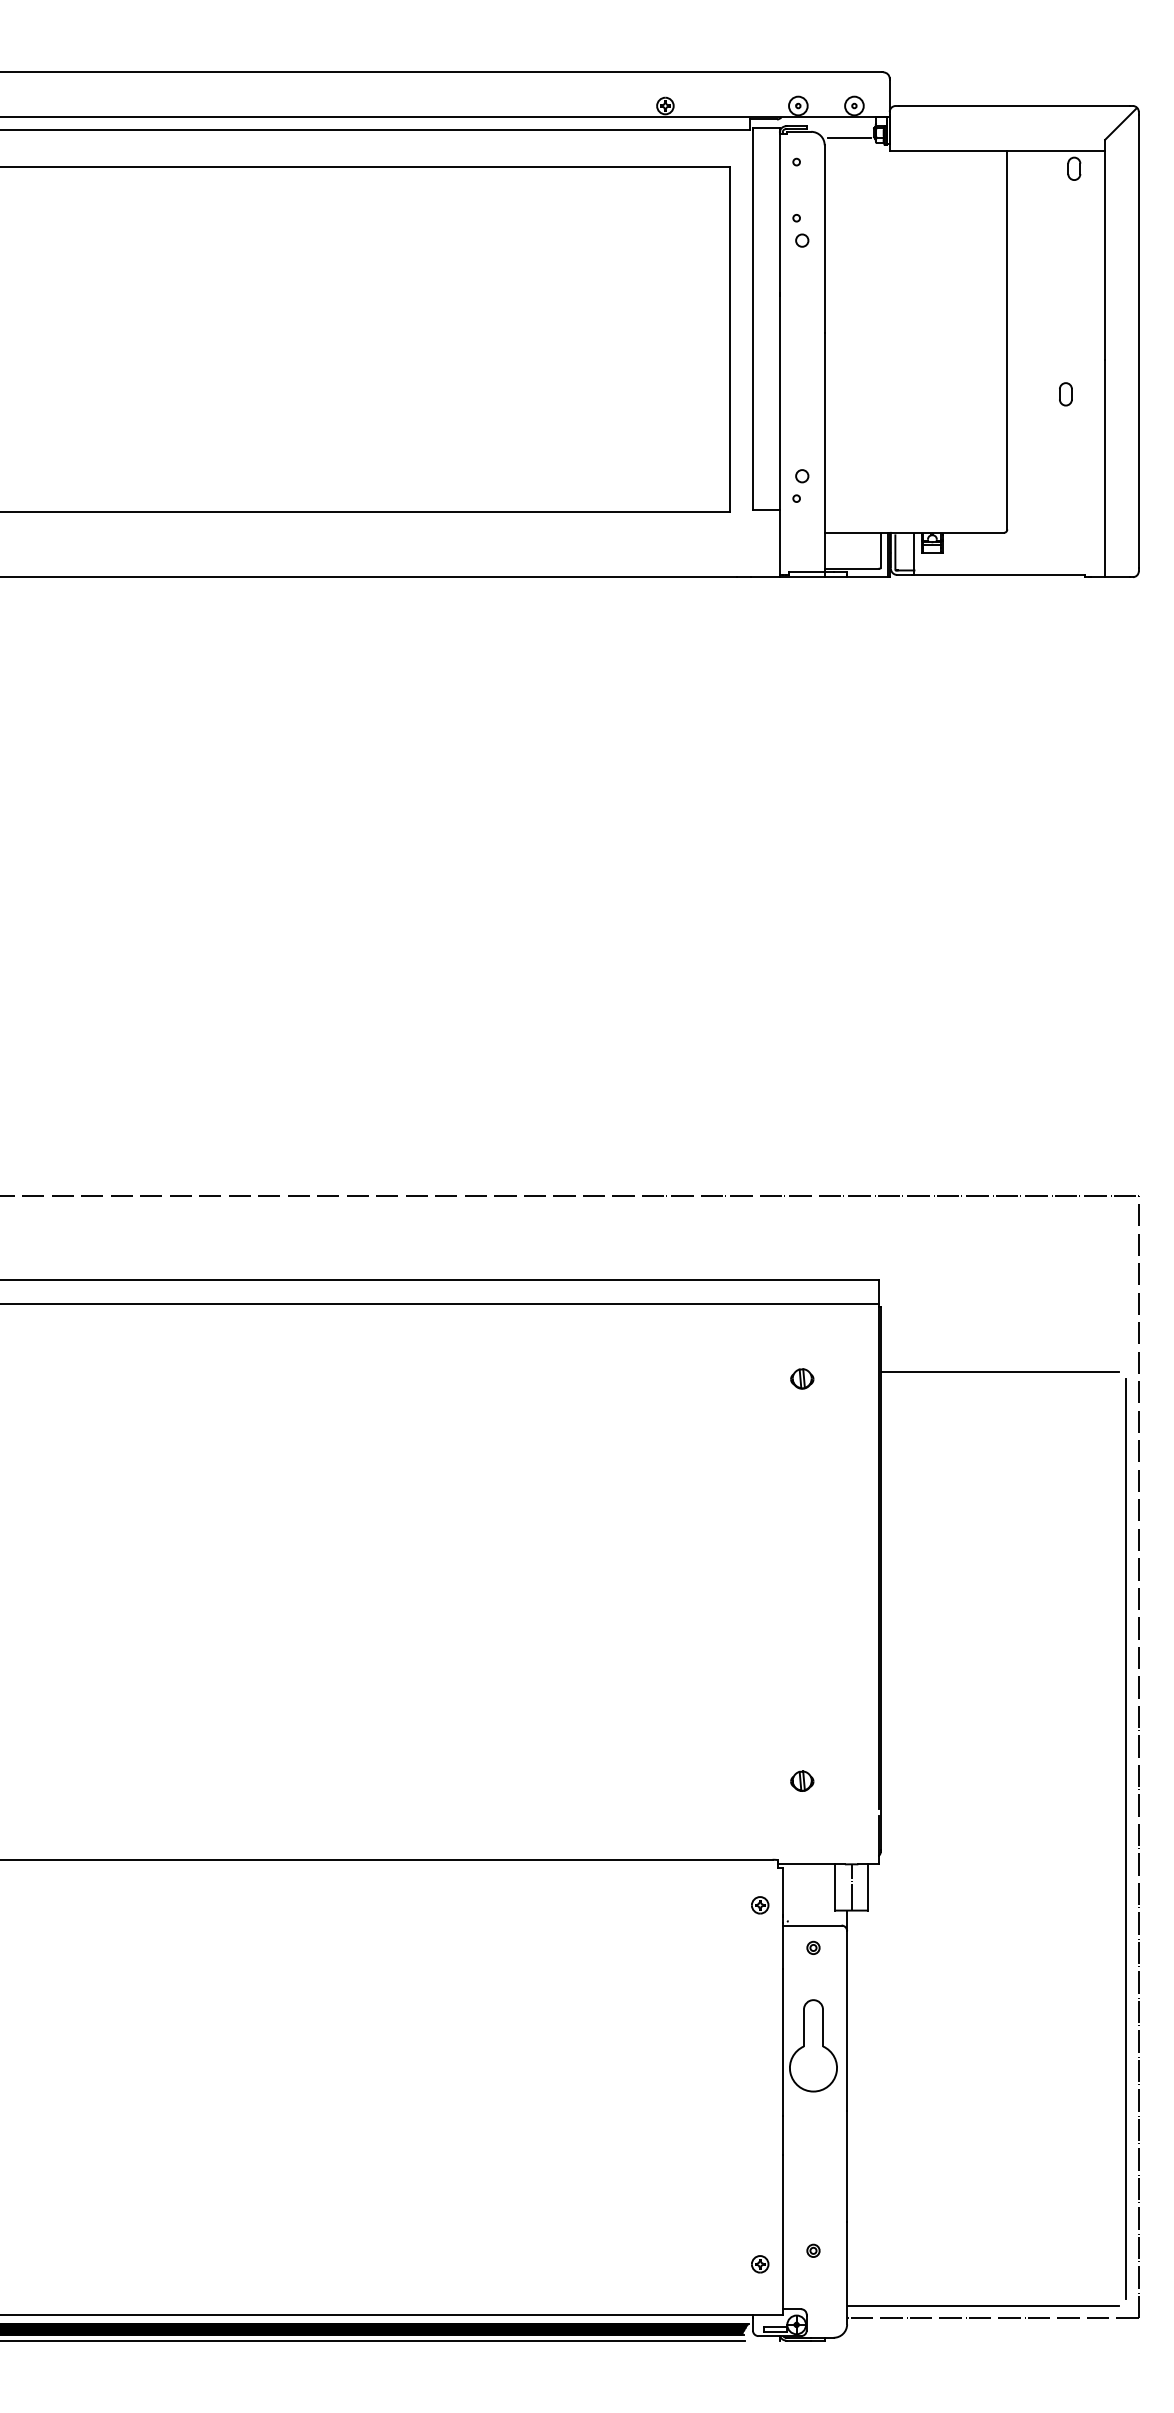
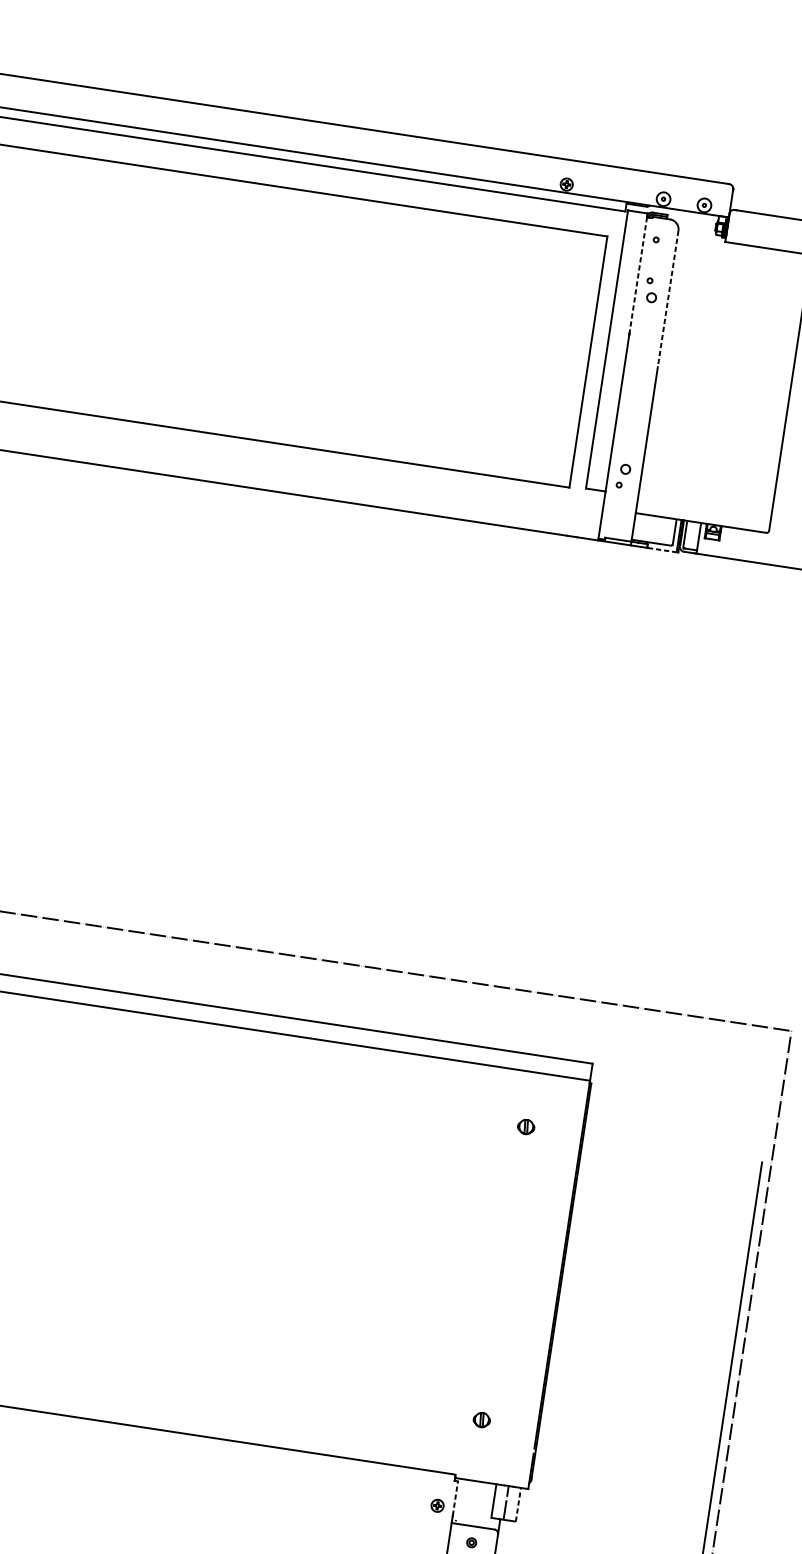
line: (849, 138) -> (697, 228), removed
line: (779, 213) -> (638, 275), solid -> dashed
line: (824, 238) -> (668, 298), solid -> dashed
line: (867, 577) -> (662, 550), solid -> dashed
line: (1000, 1371) -> (671, 1143), removed
line: (868, 1886) -> (518, 1504), solid -> dashed
line: (782, 1891) -> (455, 1498), solid -> dashed

